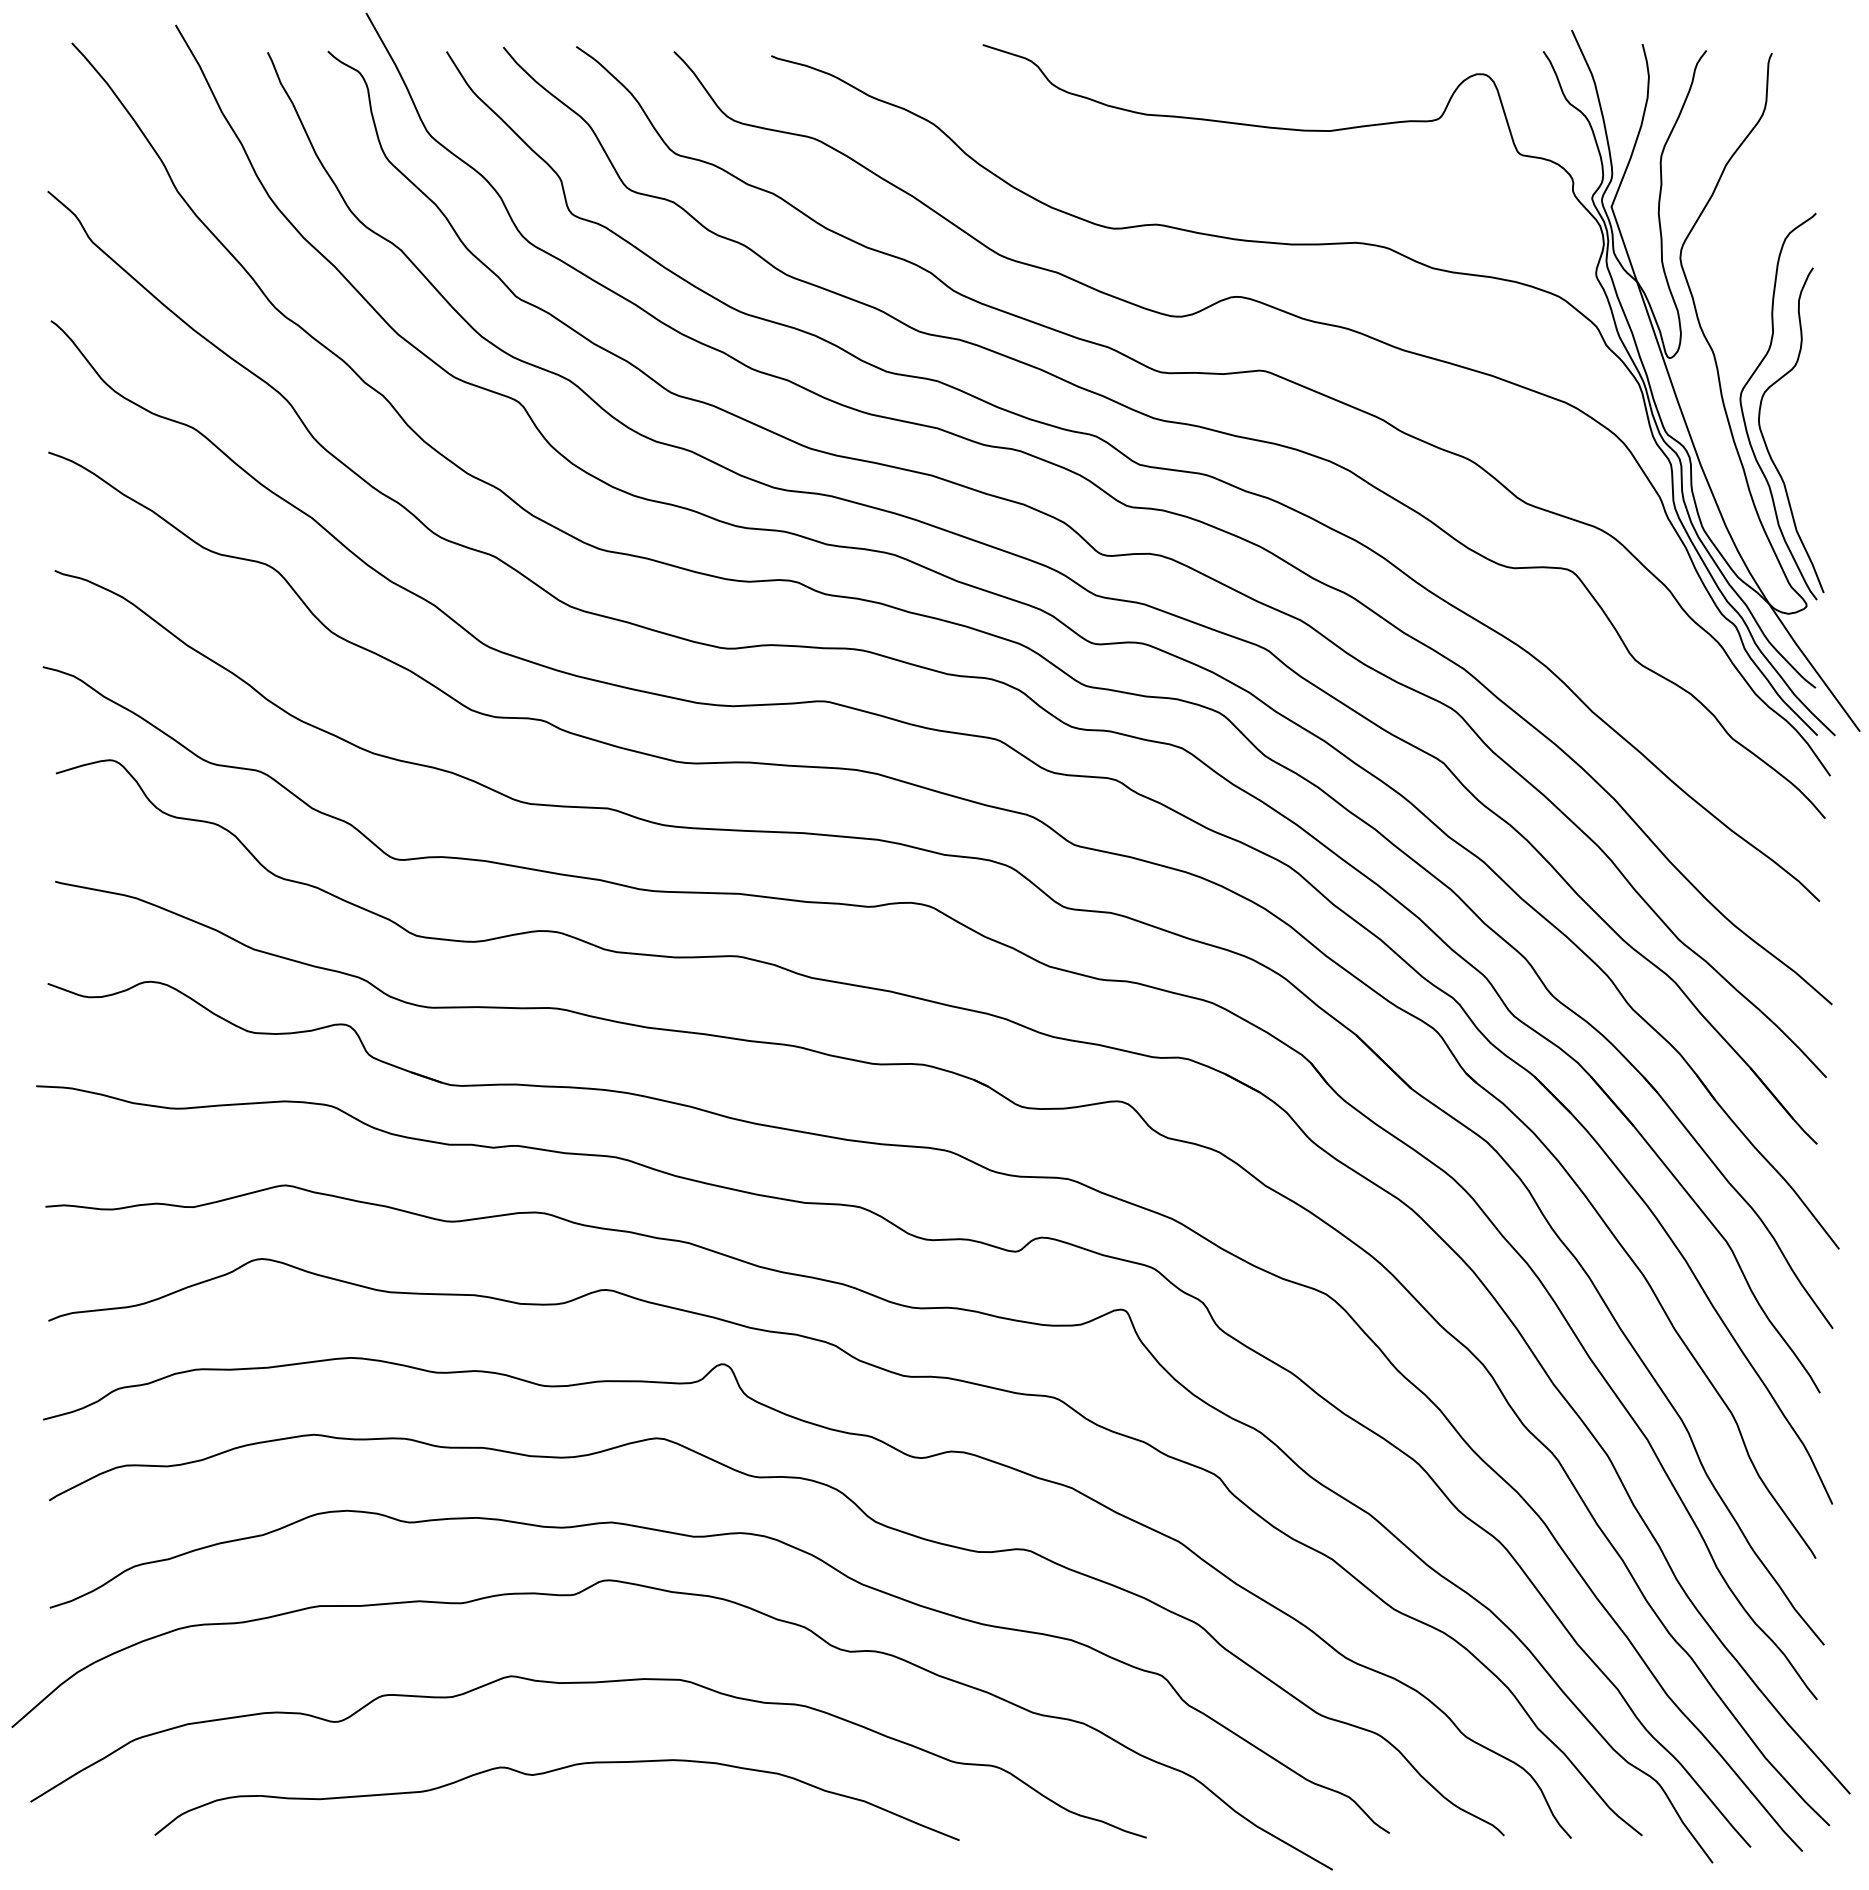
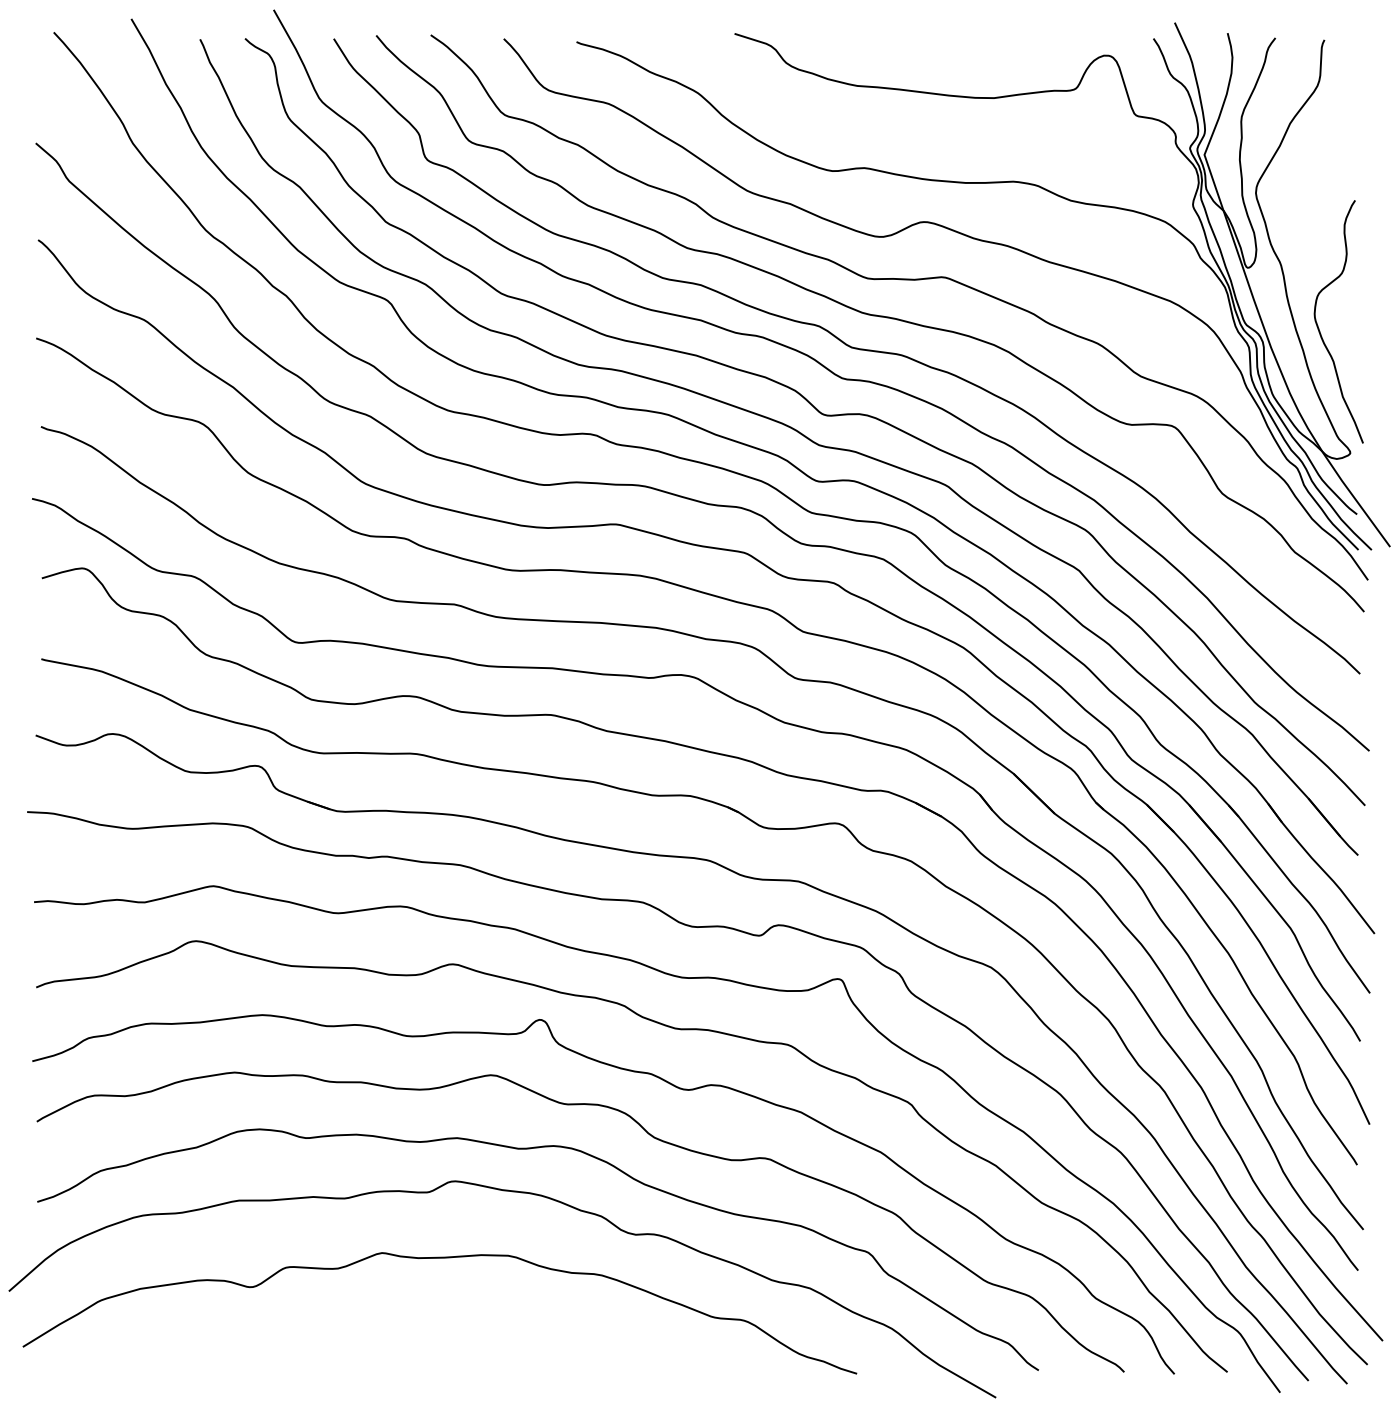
curve: (1743, 411) -> (1303, 307), removed
curve: (547, 1773) -> (409, 1325), removed

